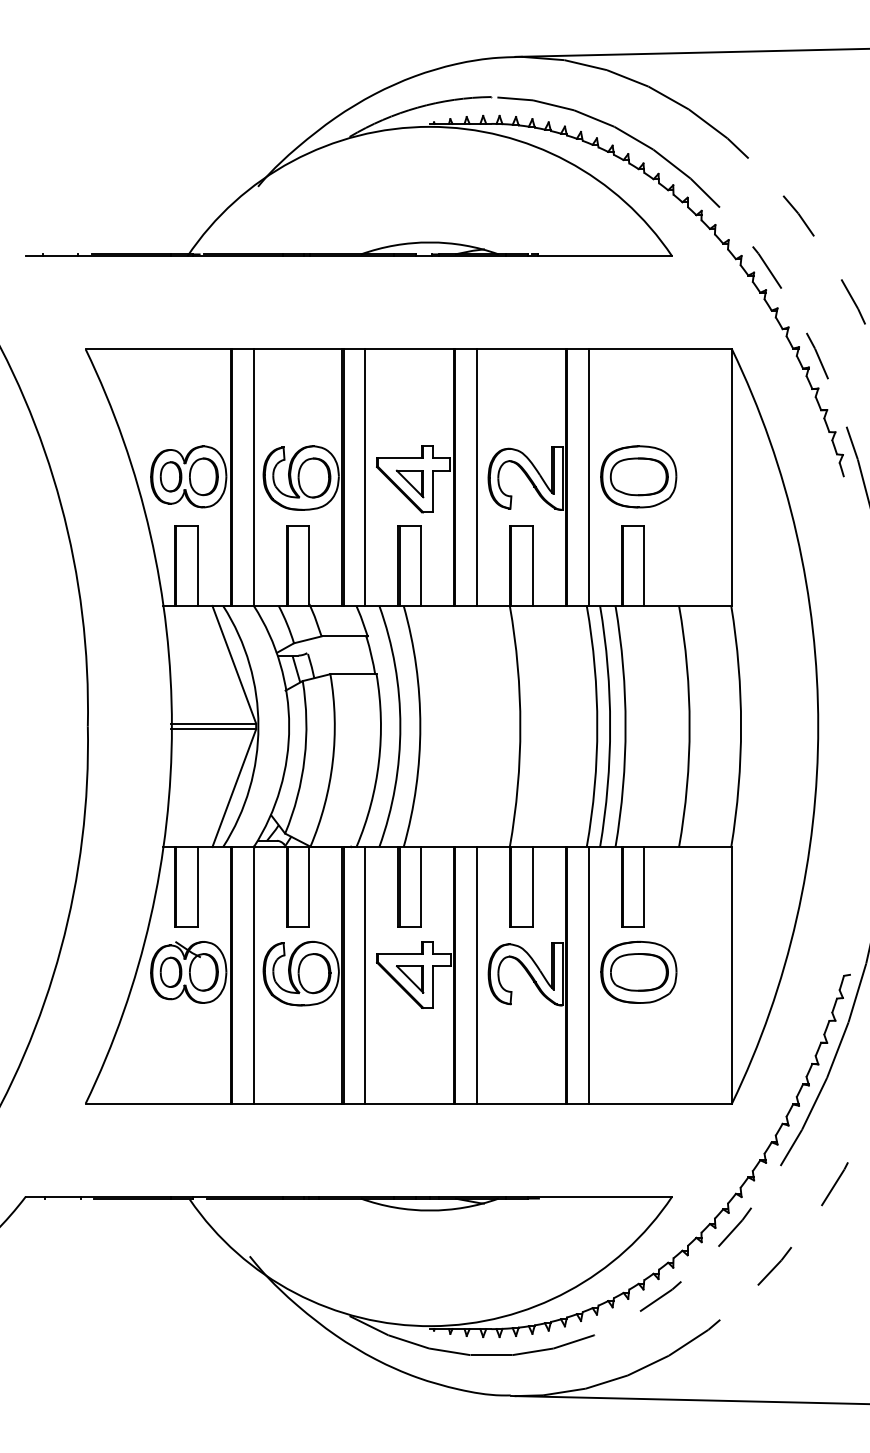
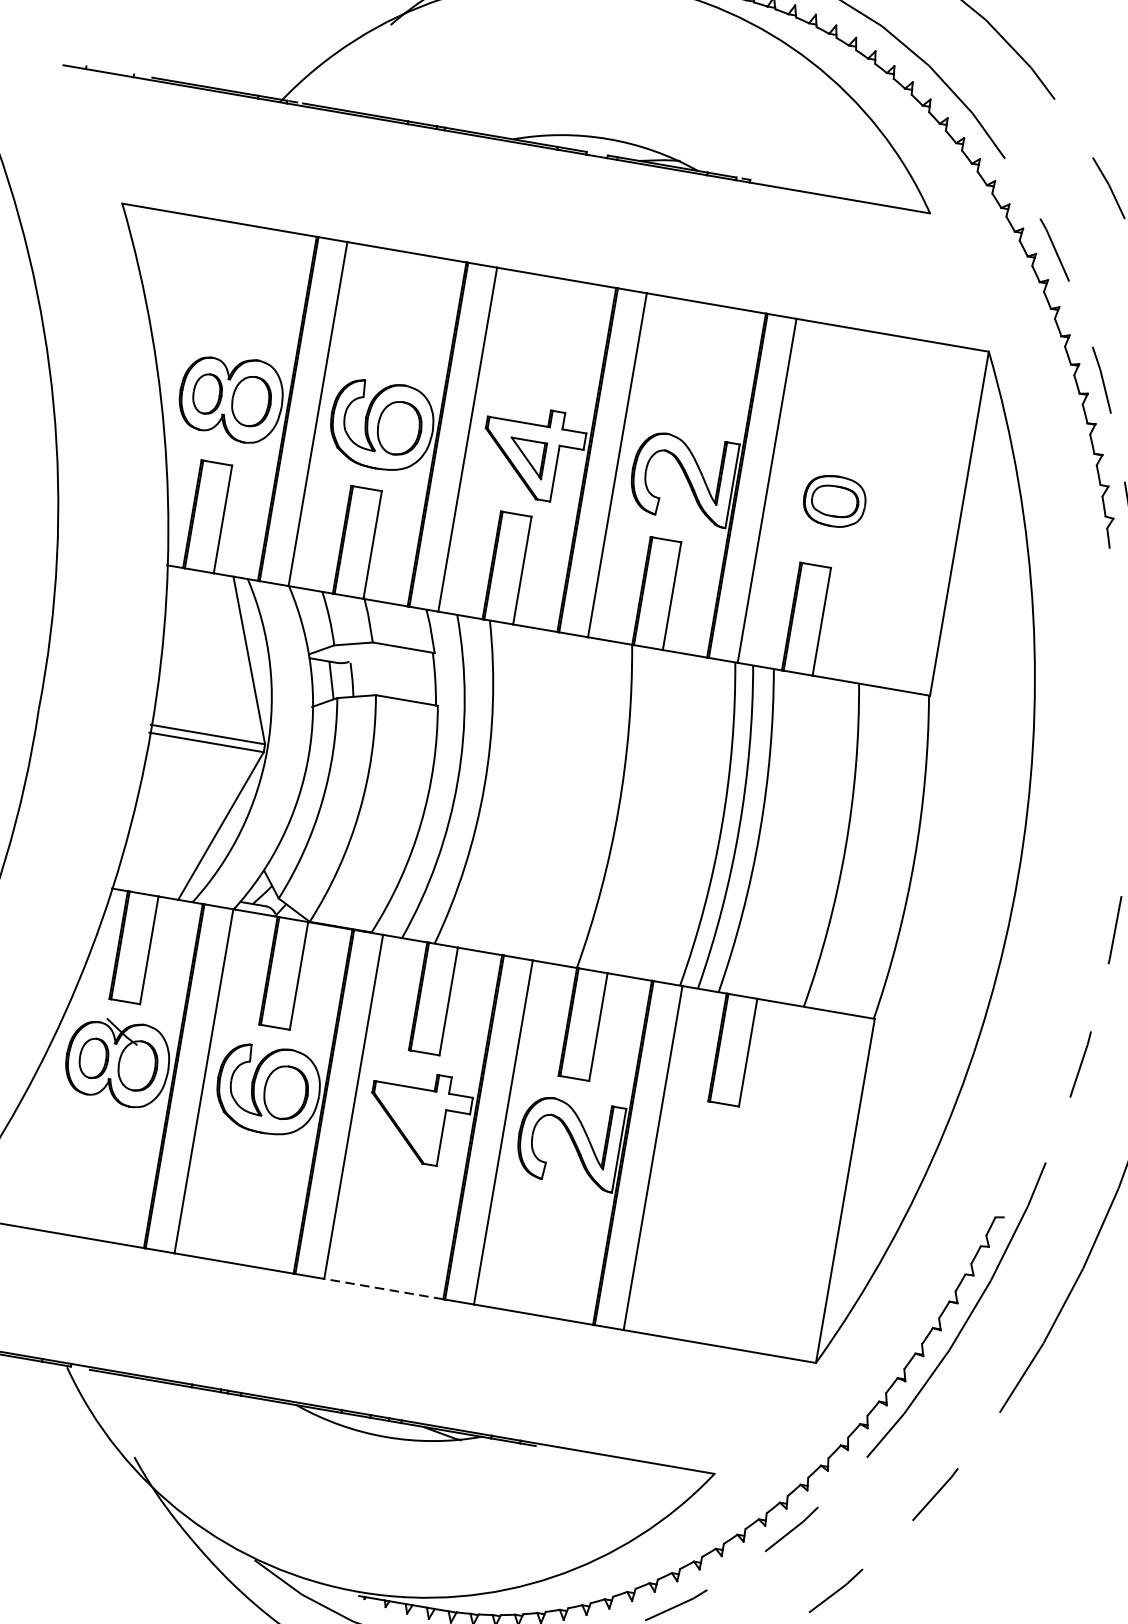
part: (638, 476) -> (834, 500), size x0.6
part: (638, 971) -> (720, 1164), removed
part: (410, 979) -> (413, 1122), removed
line: (409, 1103) -> (383, 1288), solid -> dashed

